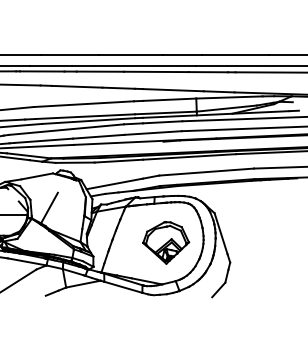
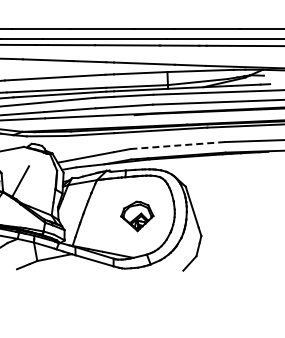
line: (206, 172) -> (177, 145), solid -> dashed
part: (166, 242) -> (137, 215), size x0.7

